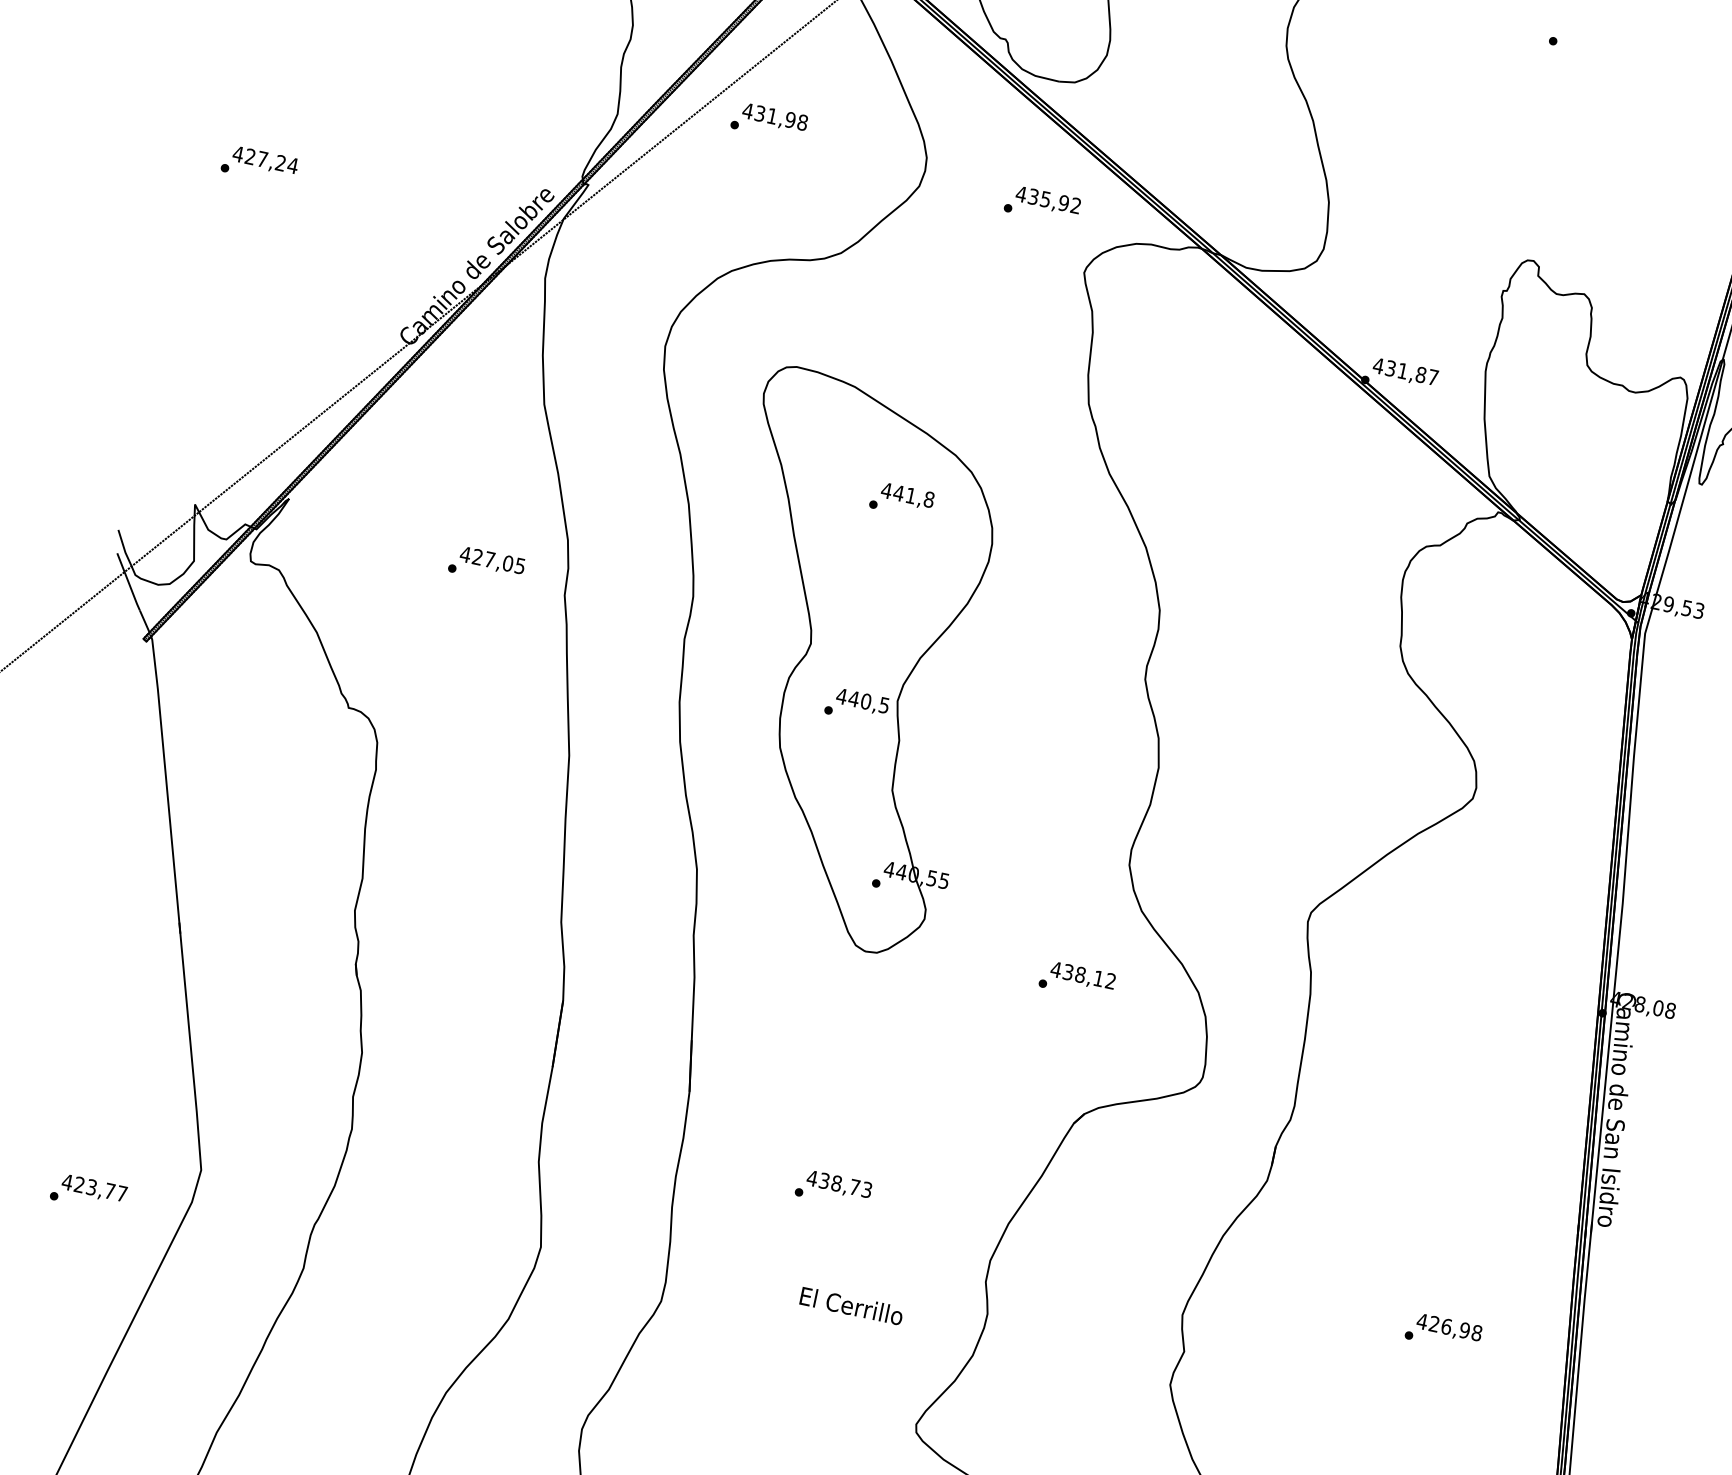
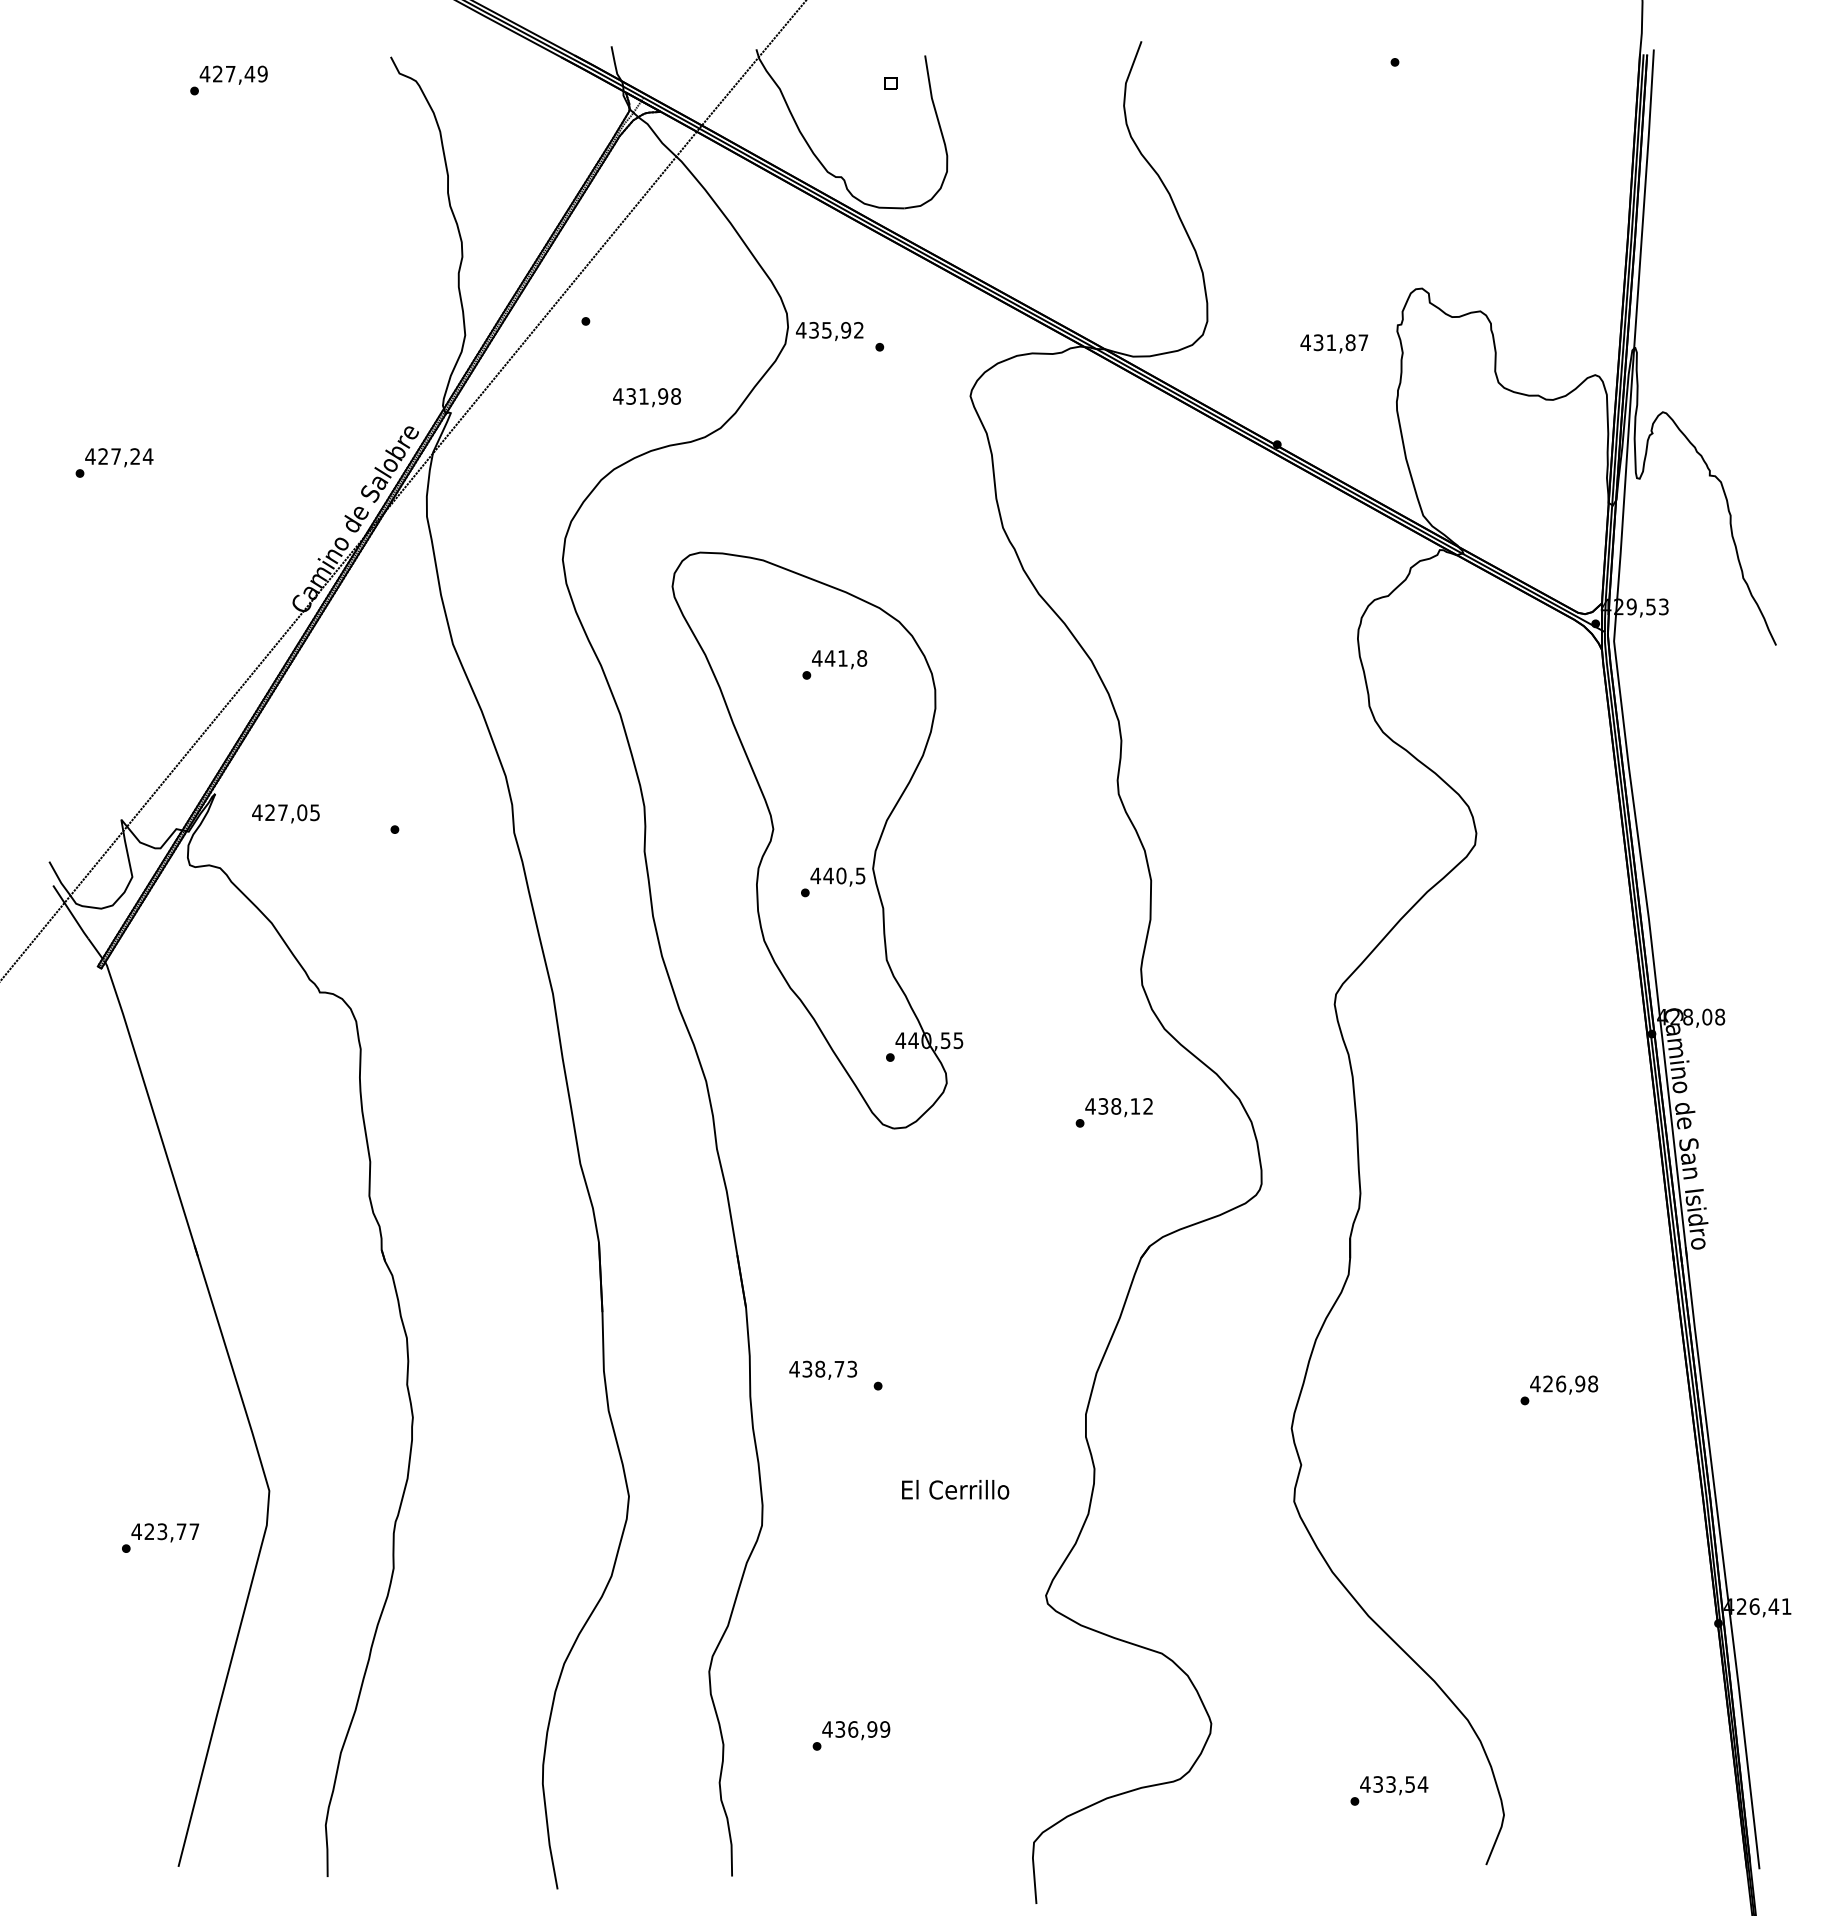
text: (774, 117) -> (646, 397), moved
text: (1047, 201) -> (829, 331), moved
text: (1405, 372) -> (1334, 343), moved
text: (492, 560) -> (285, 813), moved
text: (839, 1184) -> (823, 1369), moved

